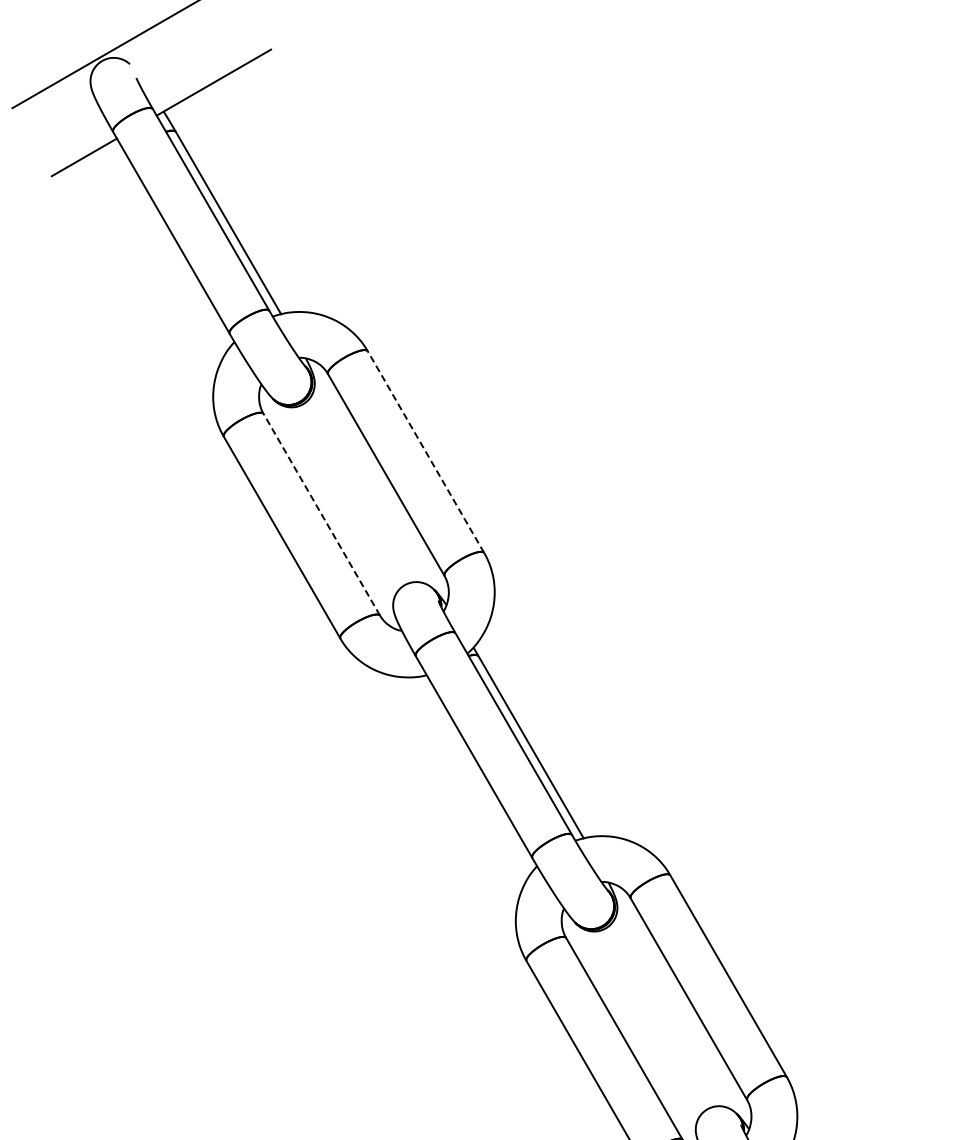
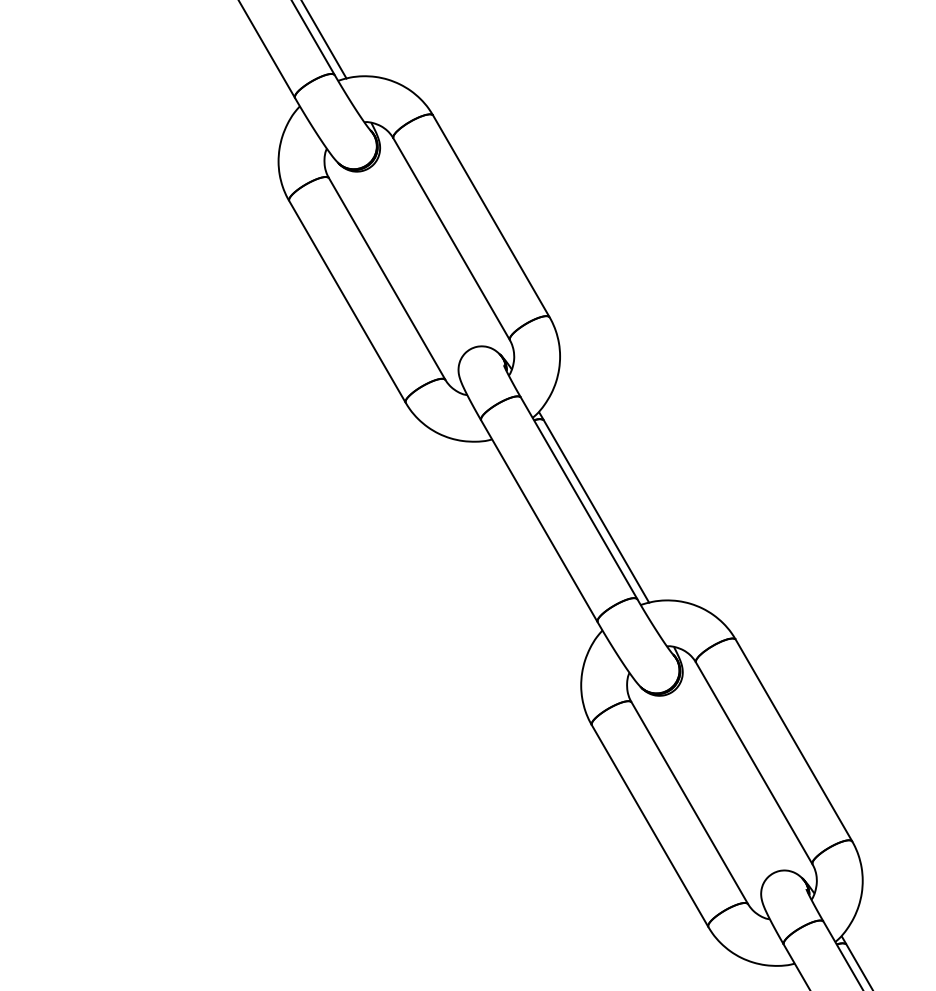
line: (425, 451) -> (490, 215), dashed -> solid
line: (321, 514) -> (386, 278), dashed -> solid

